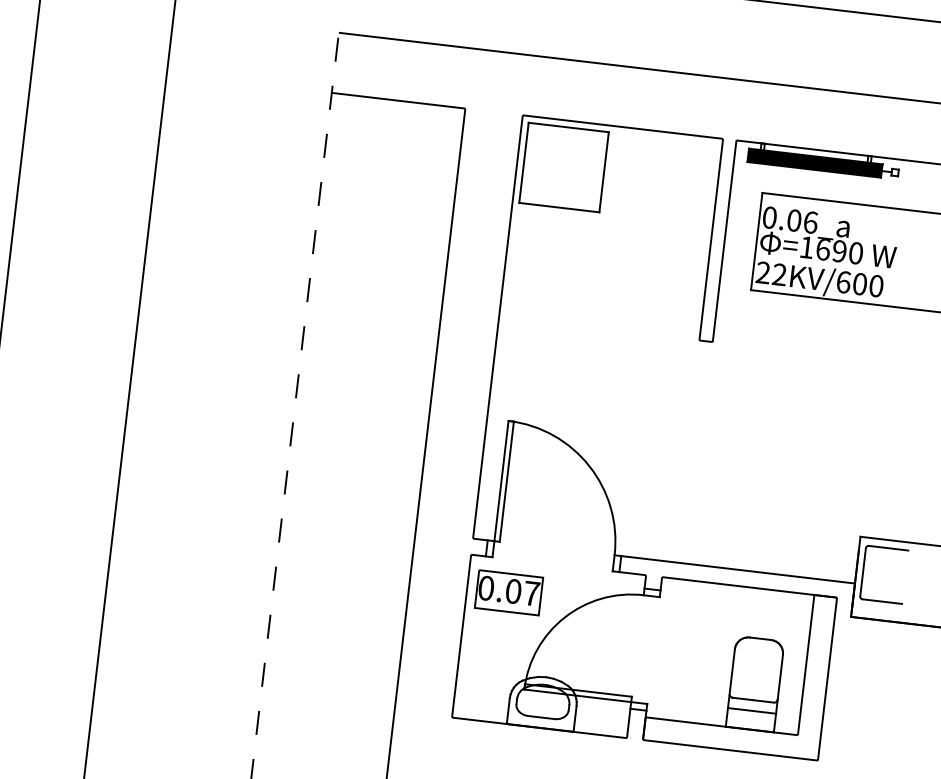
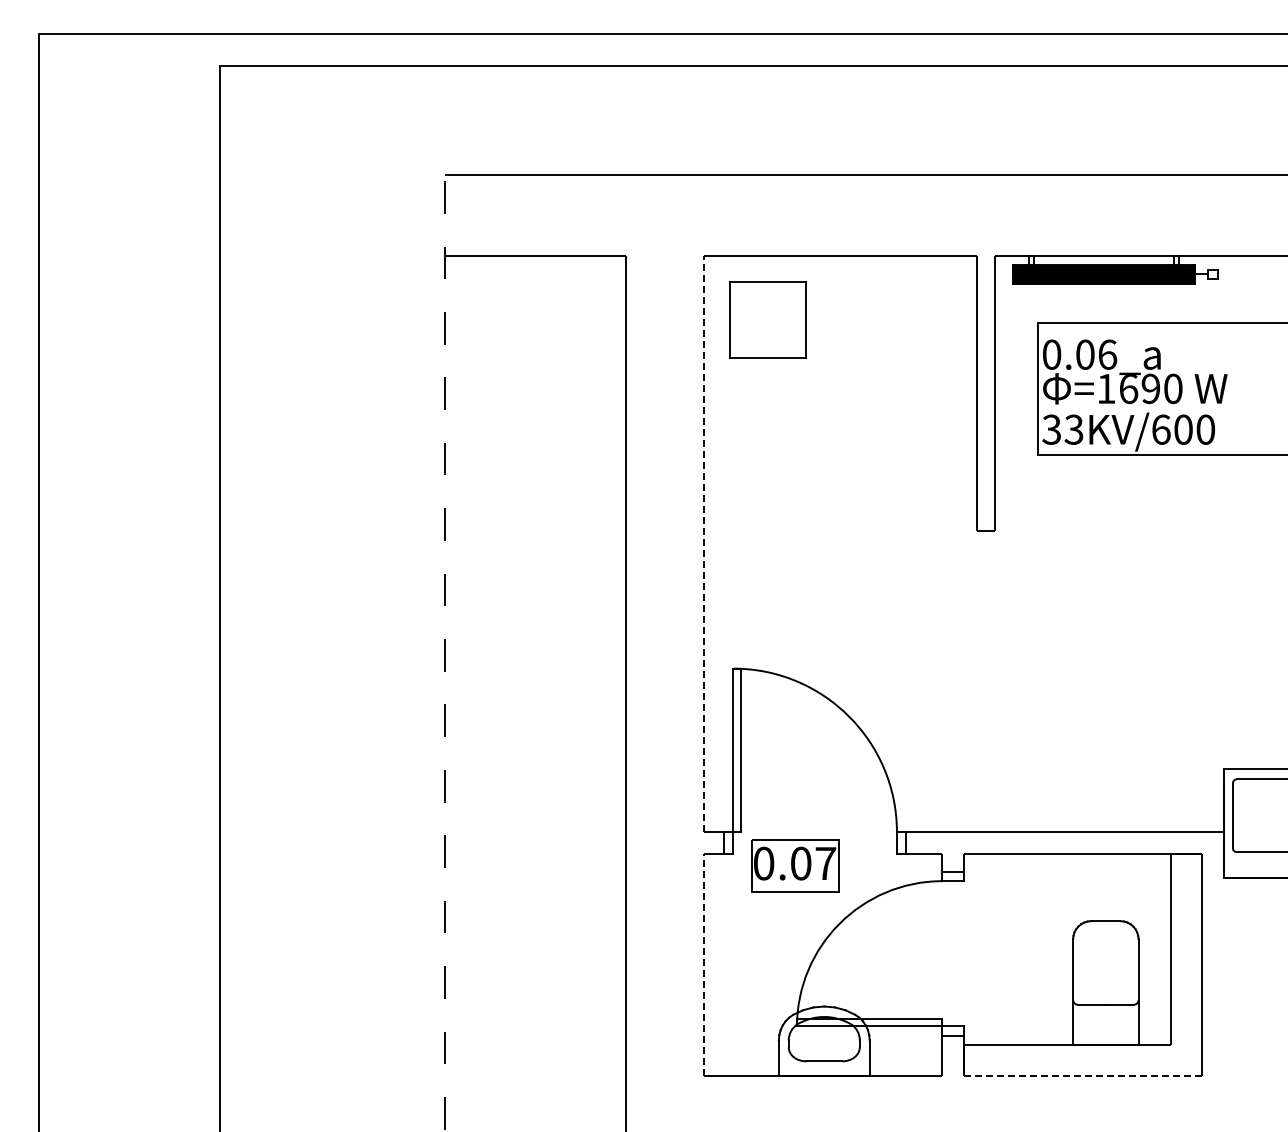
part: (563, 167) -> (767, 319), size x0.7
text: (771, 273) -> (1062, 429), 22KV/600 -> 33KV/600
line: (497, 327) -> (704, 544), solid -> dashed
part: (509, 592) -> (795, 865), moved
line: (461, 635) -> (704, 964), solid -> dashed
line: (751, 711) -> (1105, 1019), removed
line: (730, 750) -> (1083, 1075), solid -> dashed

